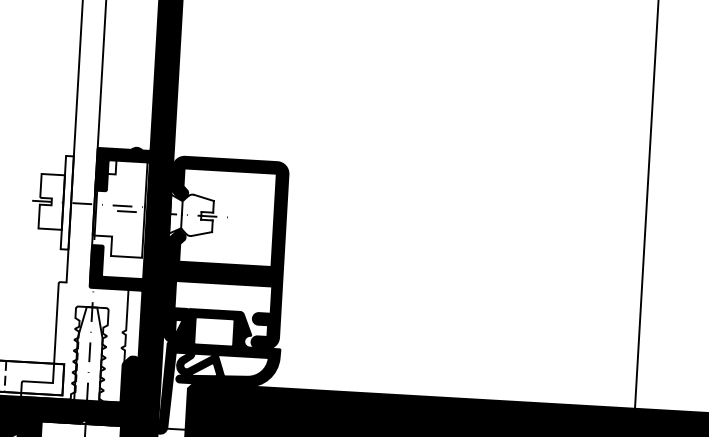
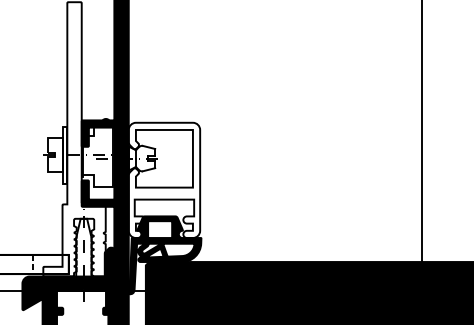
fill: (226, 252) -> (164, 180), removed

